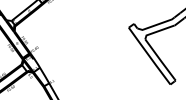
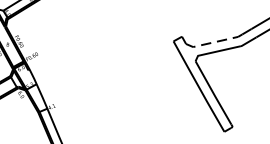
line: (156, 25) -> (214, 43), solid -> dashed

